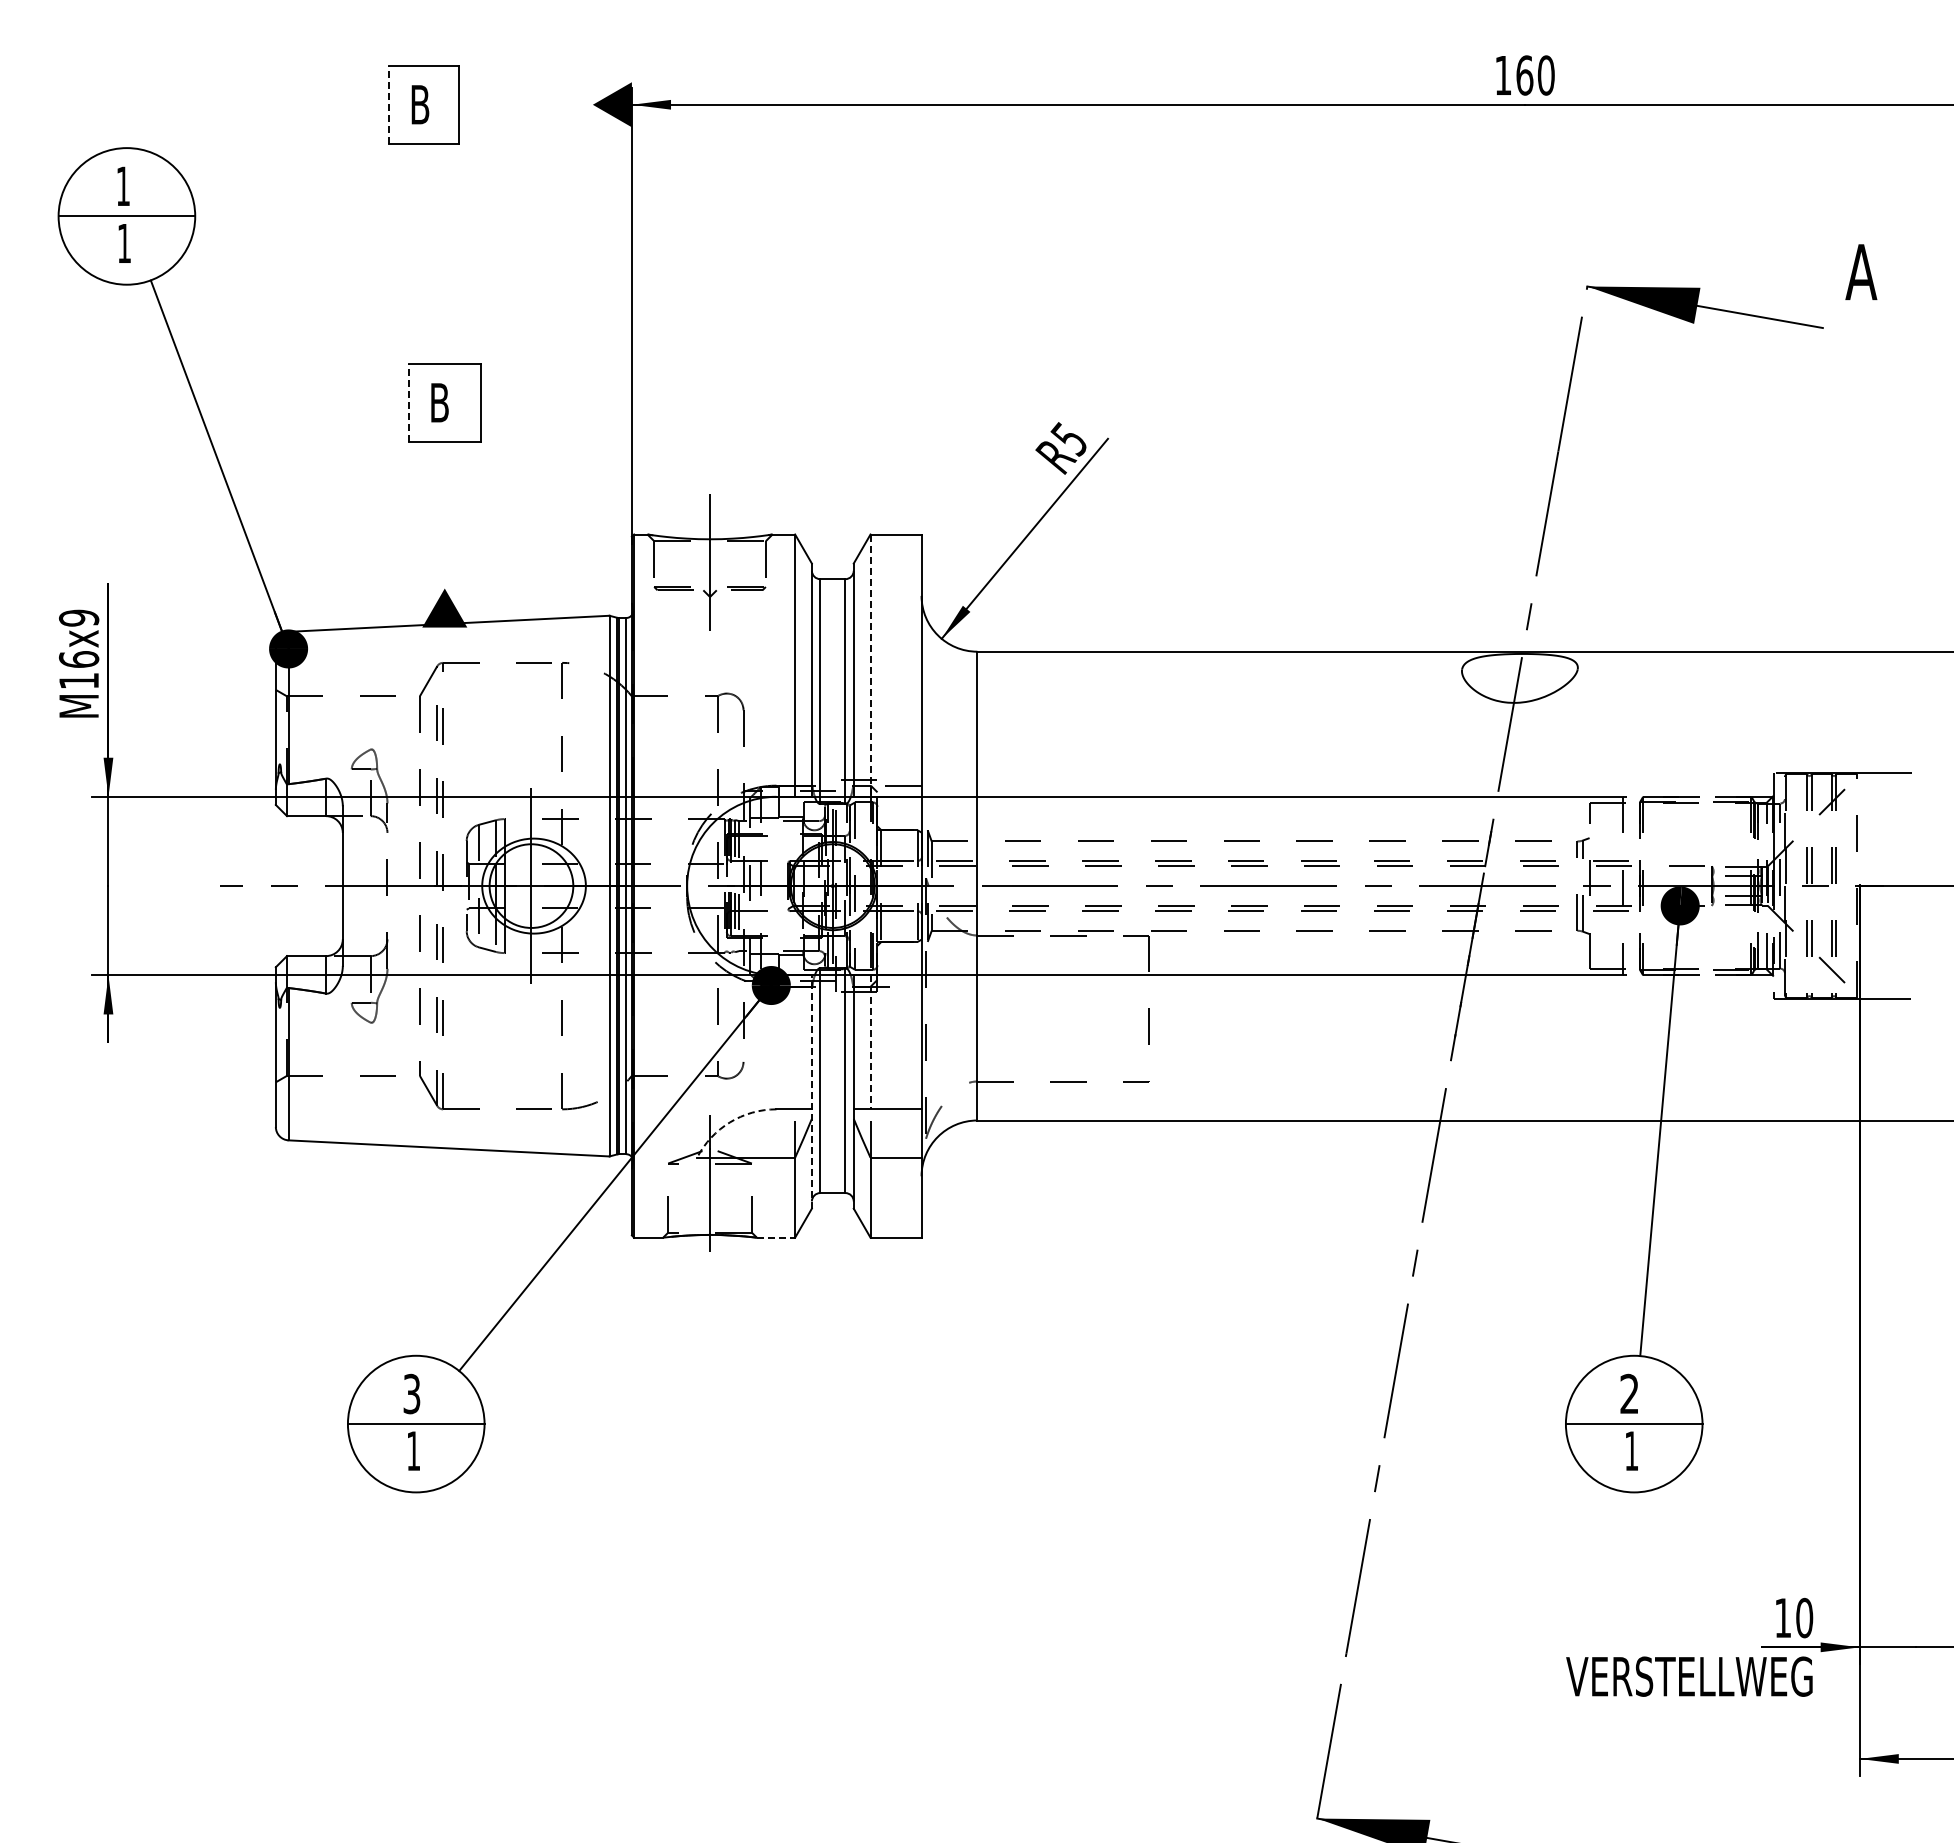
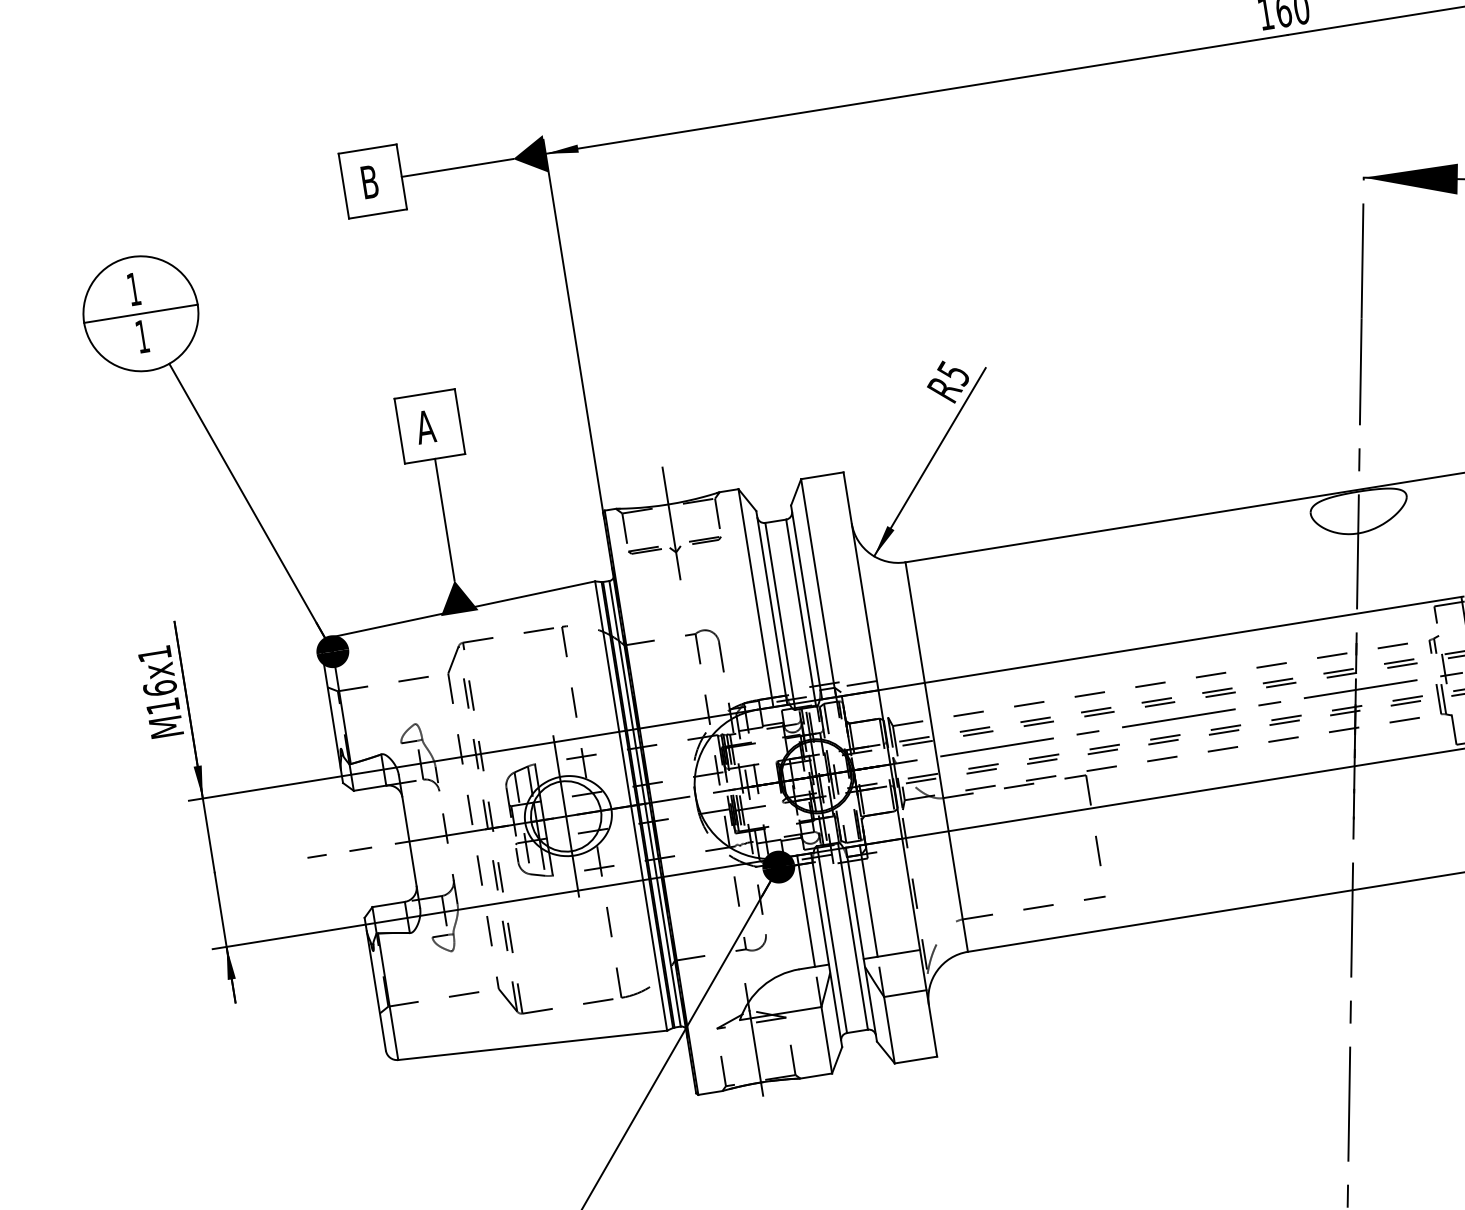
line: (388, 104) -> (343, 186), dashed -> solid
line: (525, 104) -> (457, 167), added
line: (408, 402) -> (399, 430), dashed -> solid
text: (439, 402) -> (425, 426), B -> A
line: (444, 514) -> (444, 519), added
text: (78, 617) -> (154, 653), M16x9 -> M16x1
line: (870, 666) -> (818, 588), dashed -> solid
line: (795, 1042) -> (806, 911), added
line: (870, 1042) -> (868, 901), dashed -> solid
line: (811, 1092) -> (826, 950), dashed -> solid
arc: (729, 1122) -> (762, 986), dashed -> solid
line: (776, 1237) -> (816, 1075), dashed -> solid

